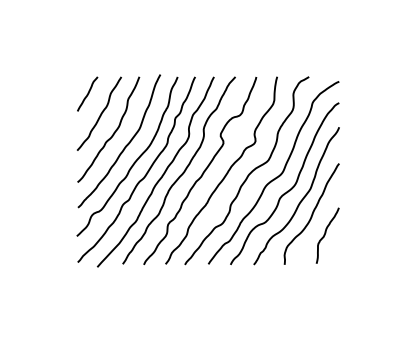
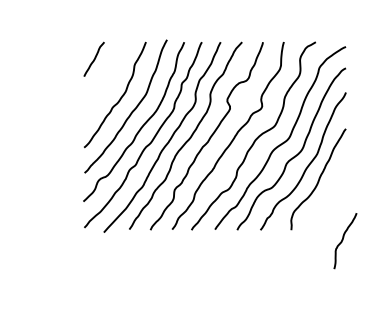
curve: (100, 113) -> (107, 78), removed
curve: (325, 235) -> (343, 240), moved

